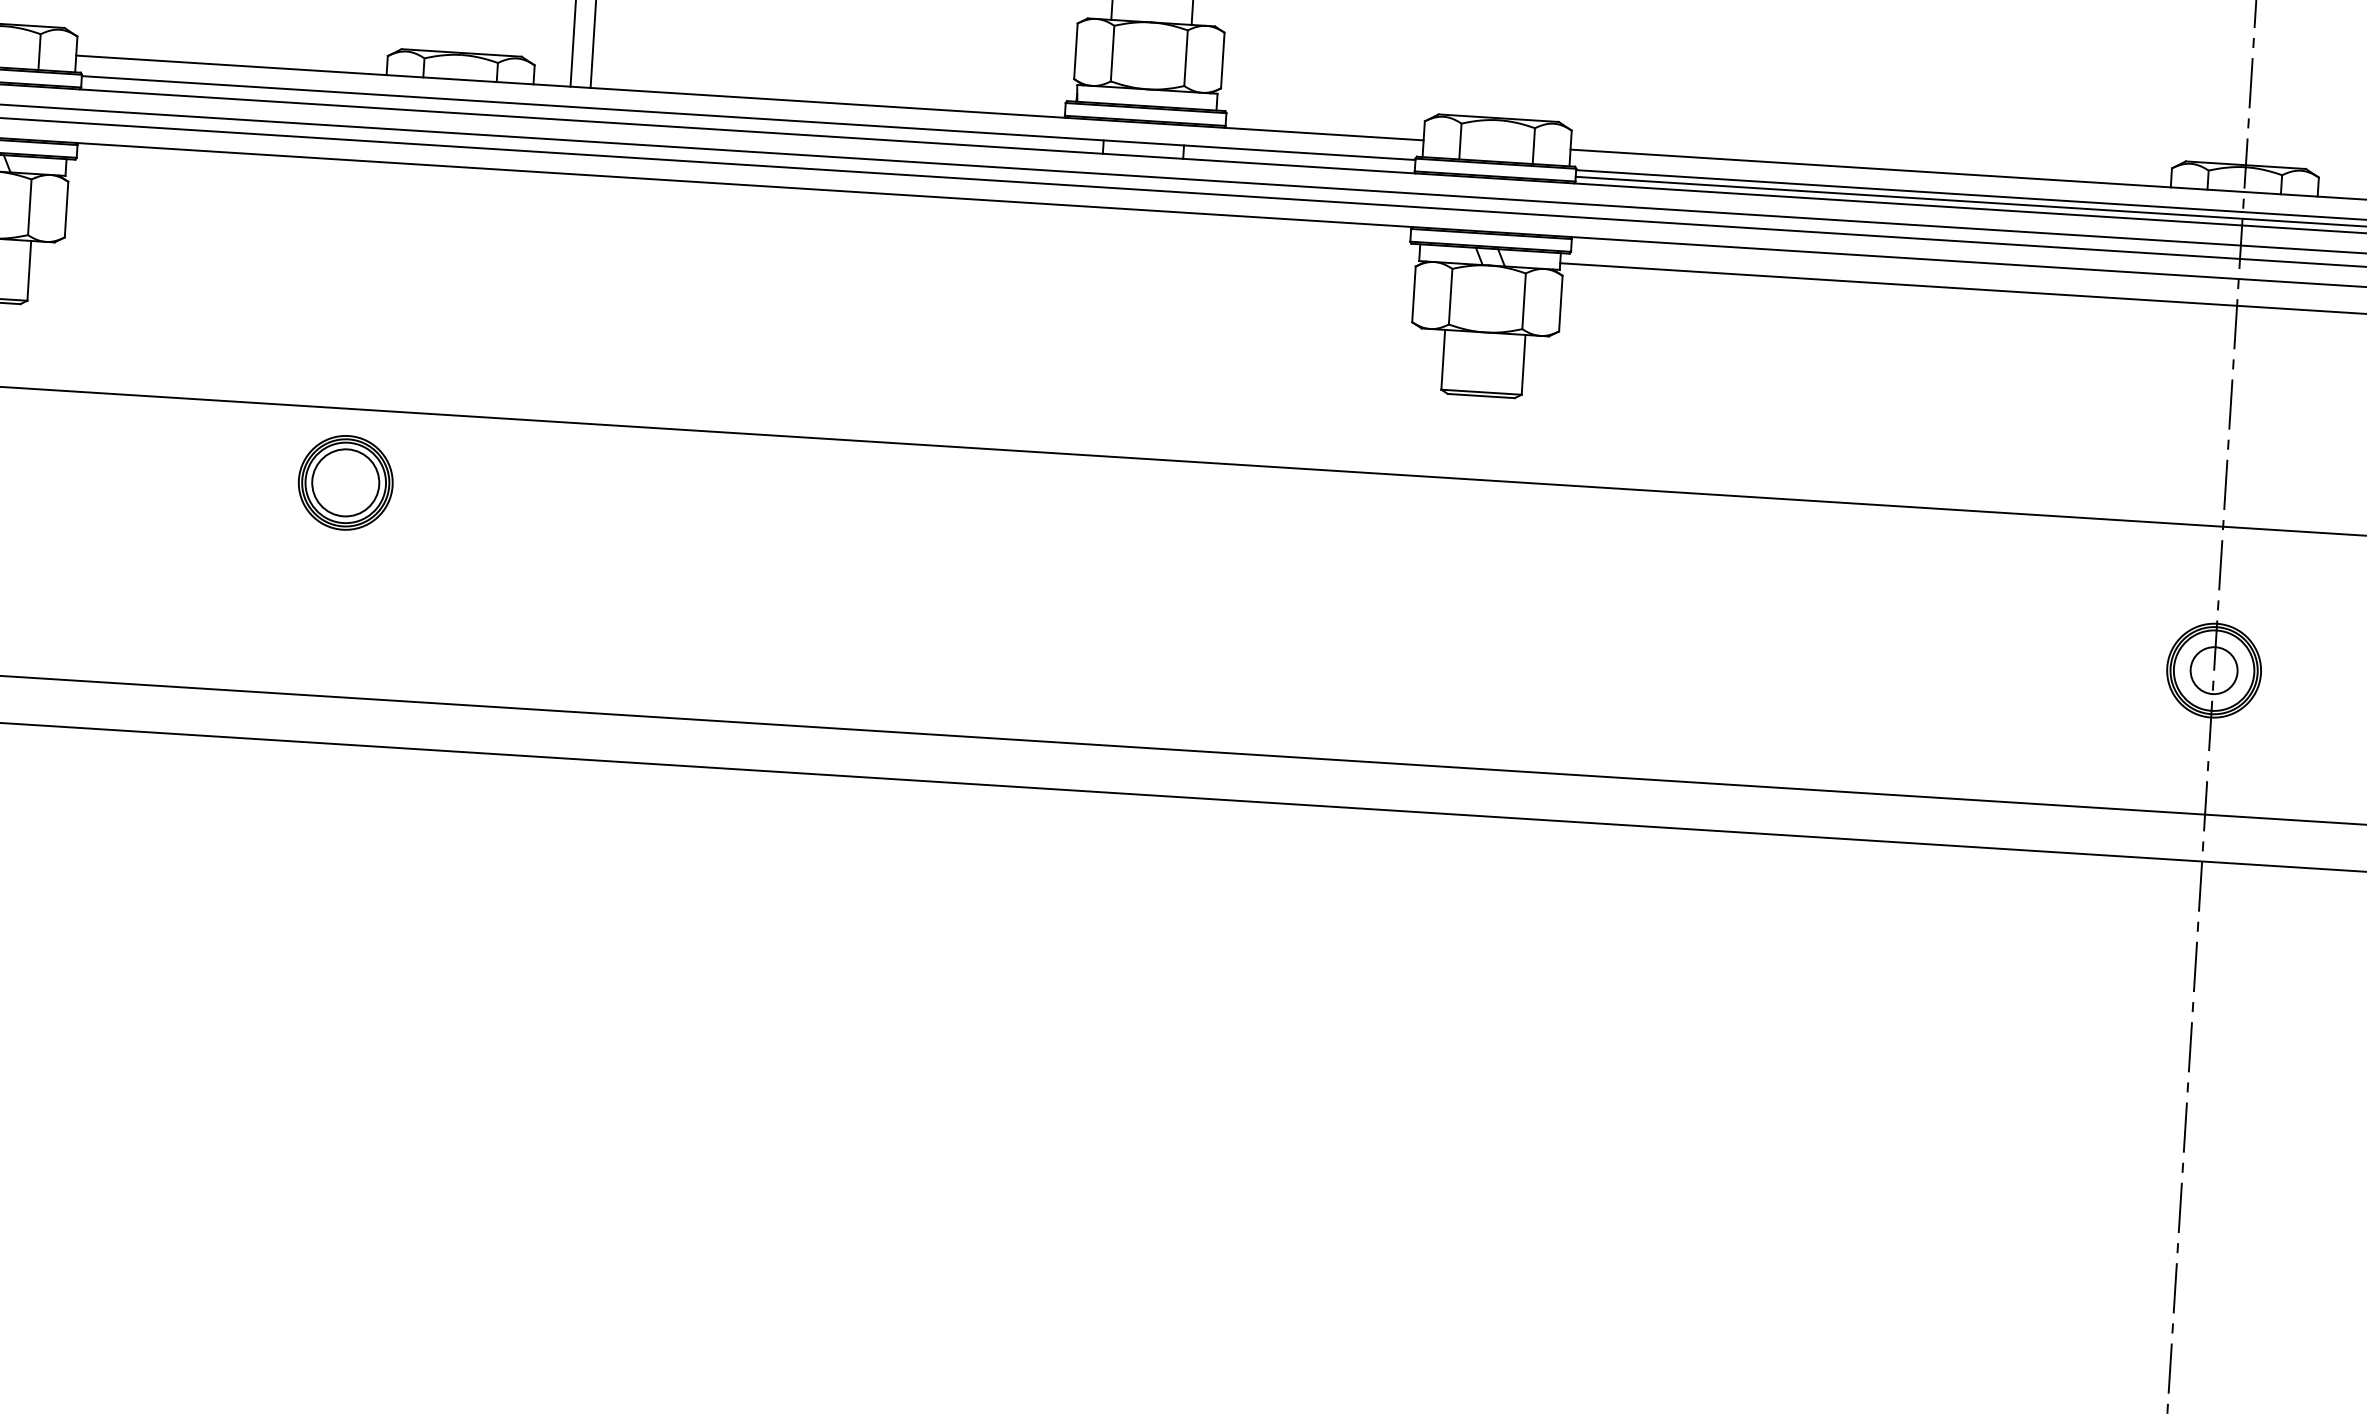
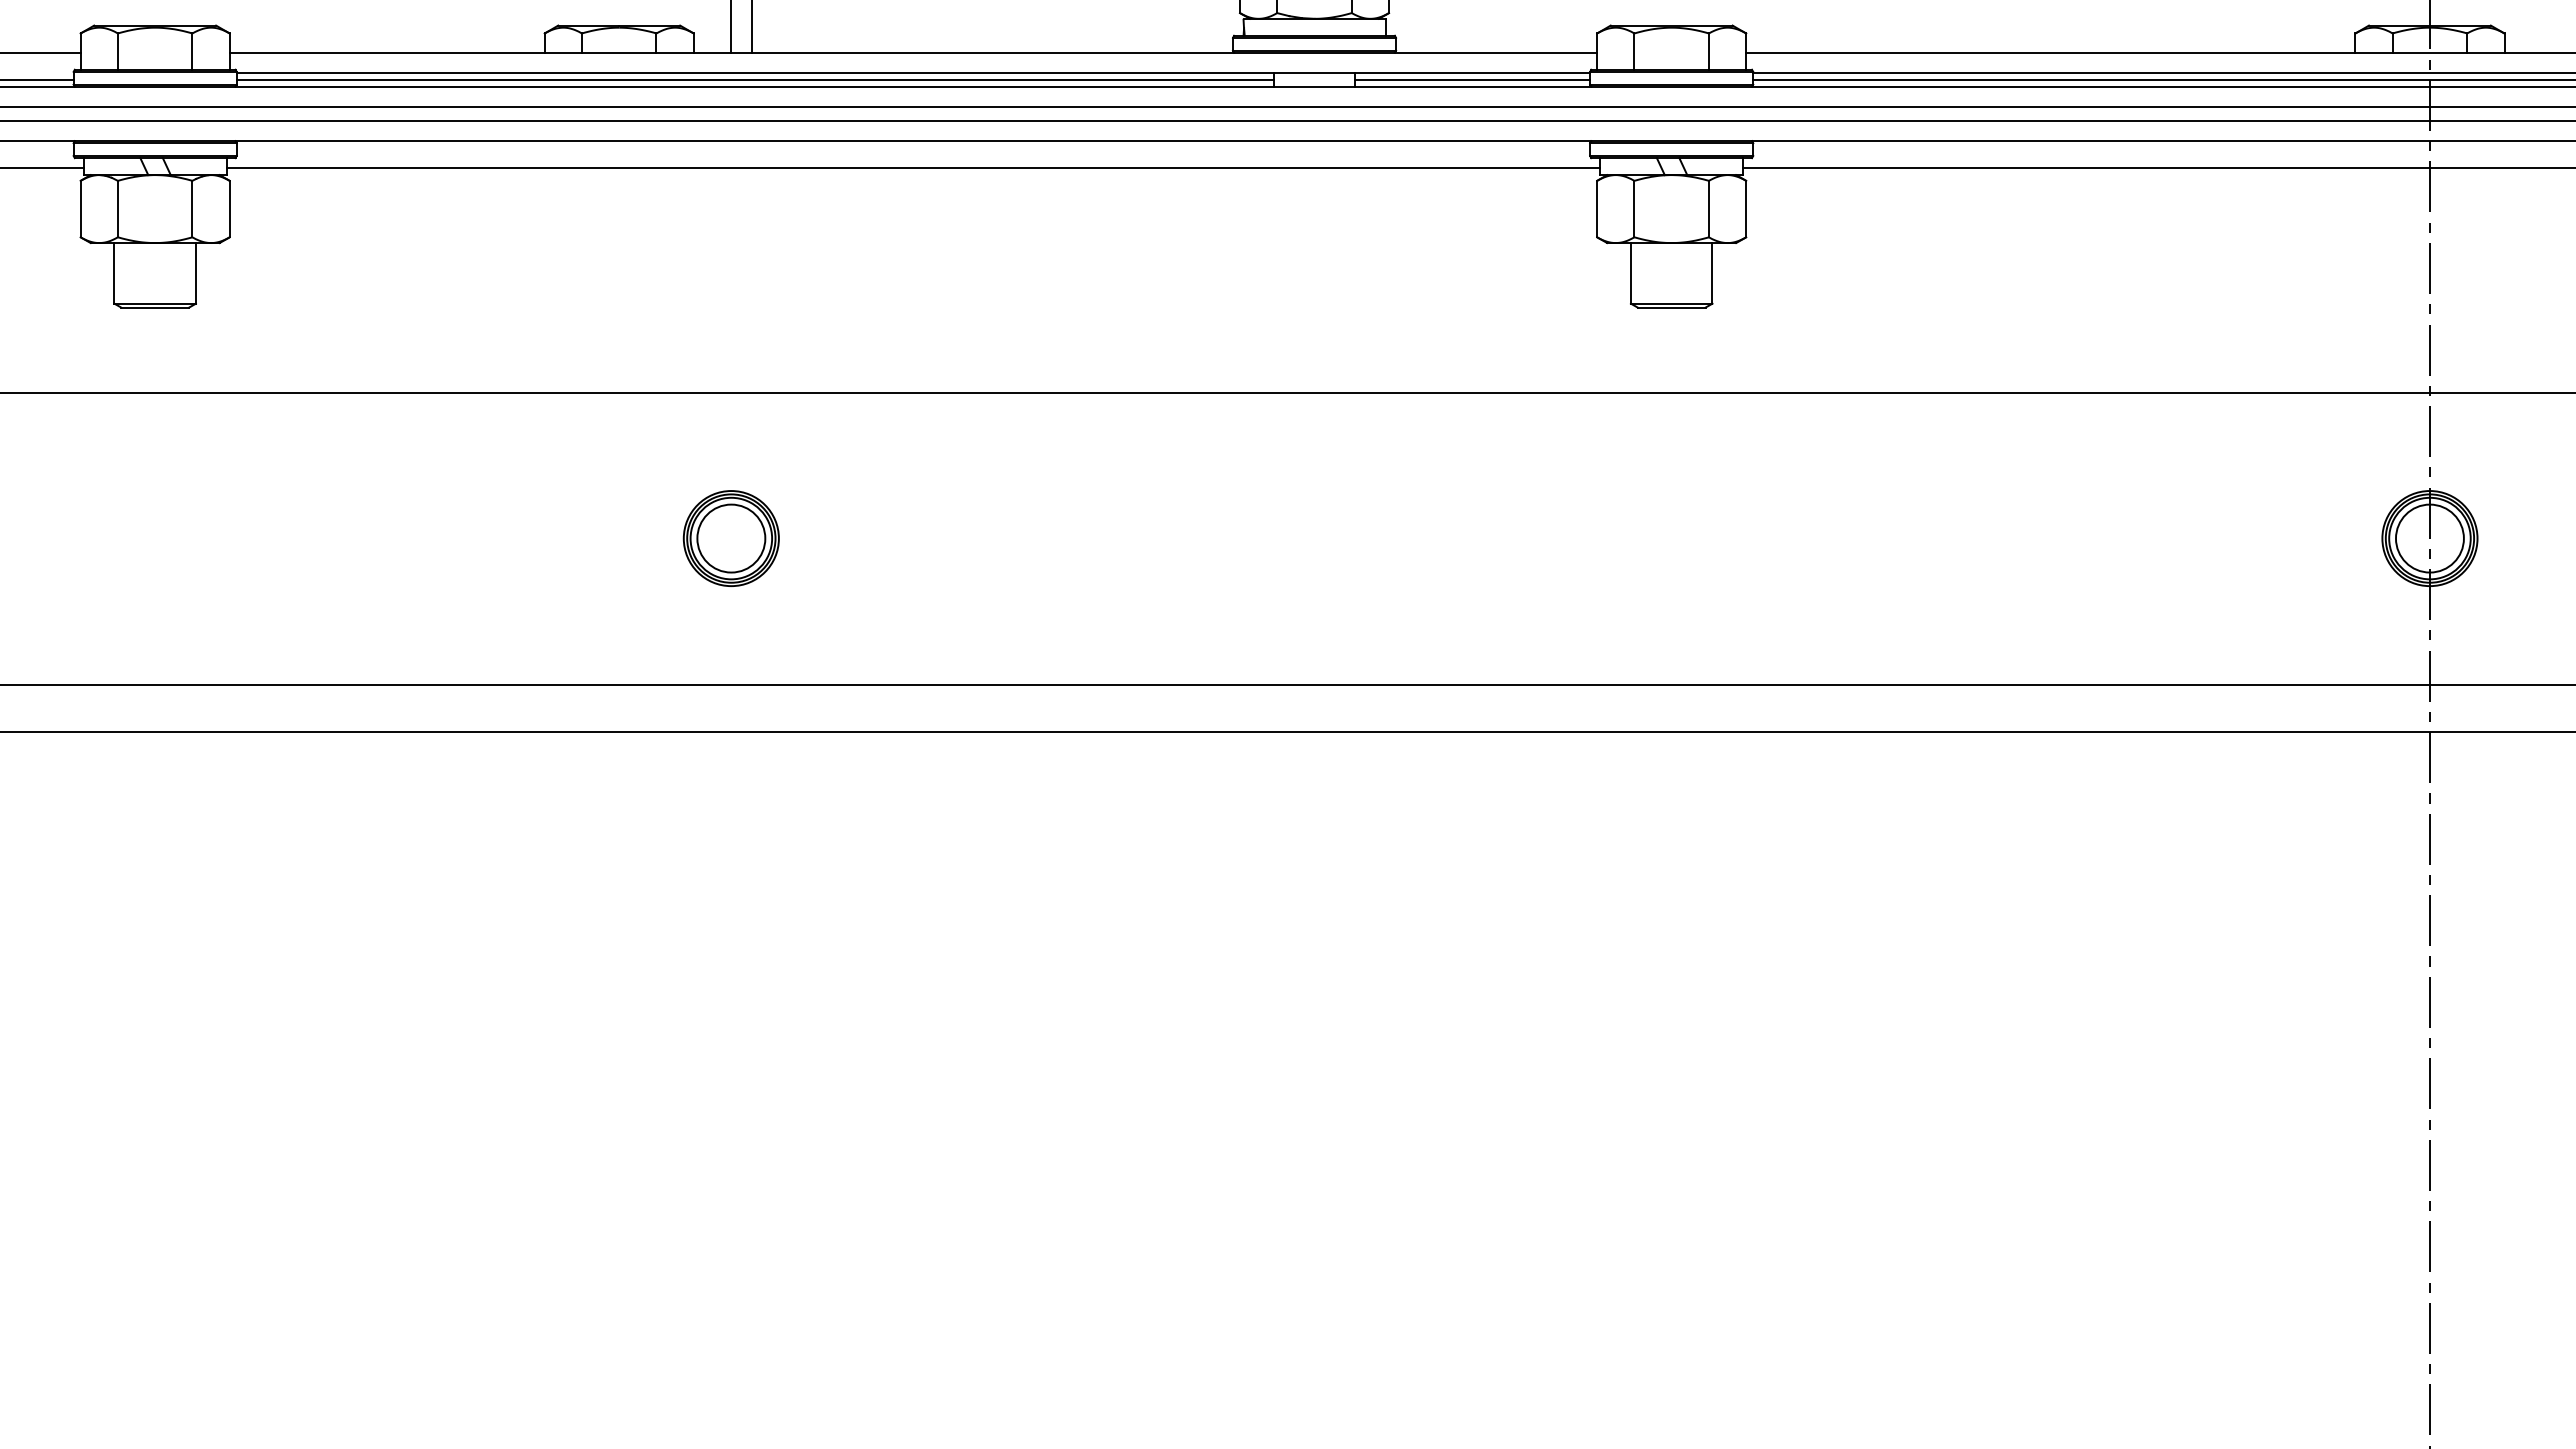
line: (591, 114) -> (754, 79), added
line: (1299, 158) -> (1472, 79), added
line: (742, 212) -> (913, 168), added
part: (344, 482) -> (730, 538), moved
circle: (2213, 670) -> (2429, 538), size x1.43

